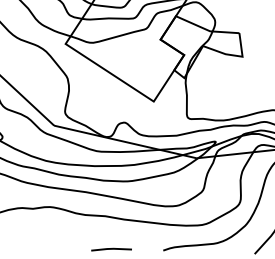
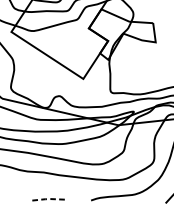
line: (111, 248) -> (48, 198), solid -> dashed

